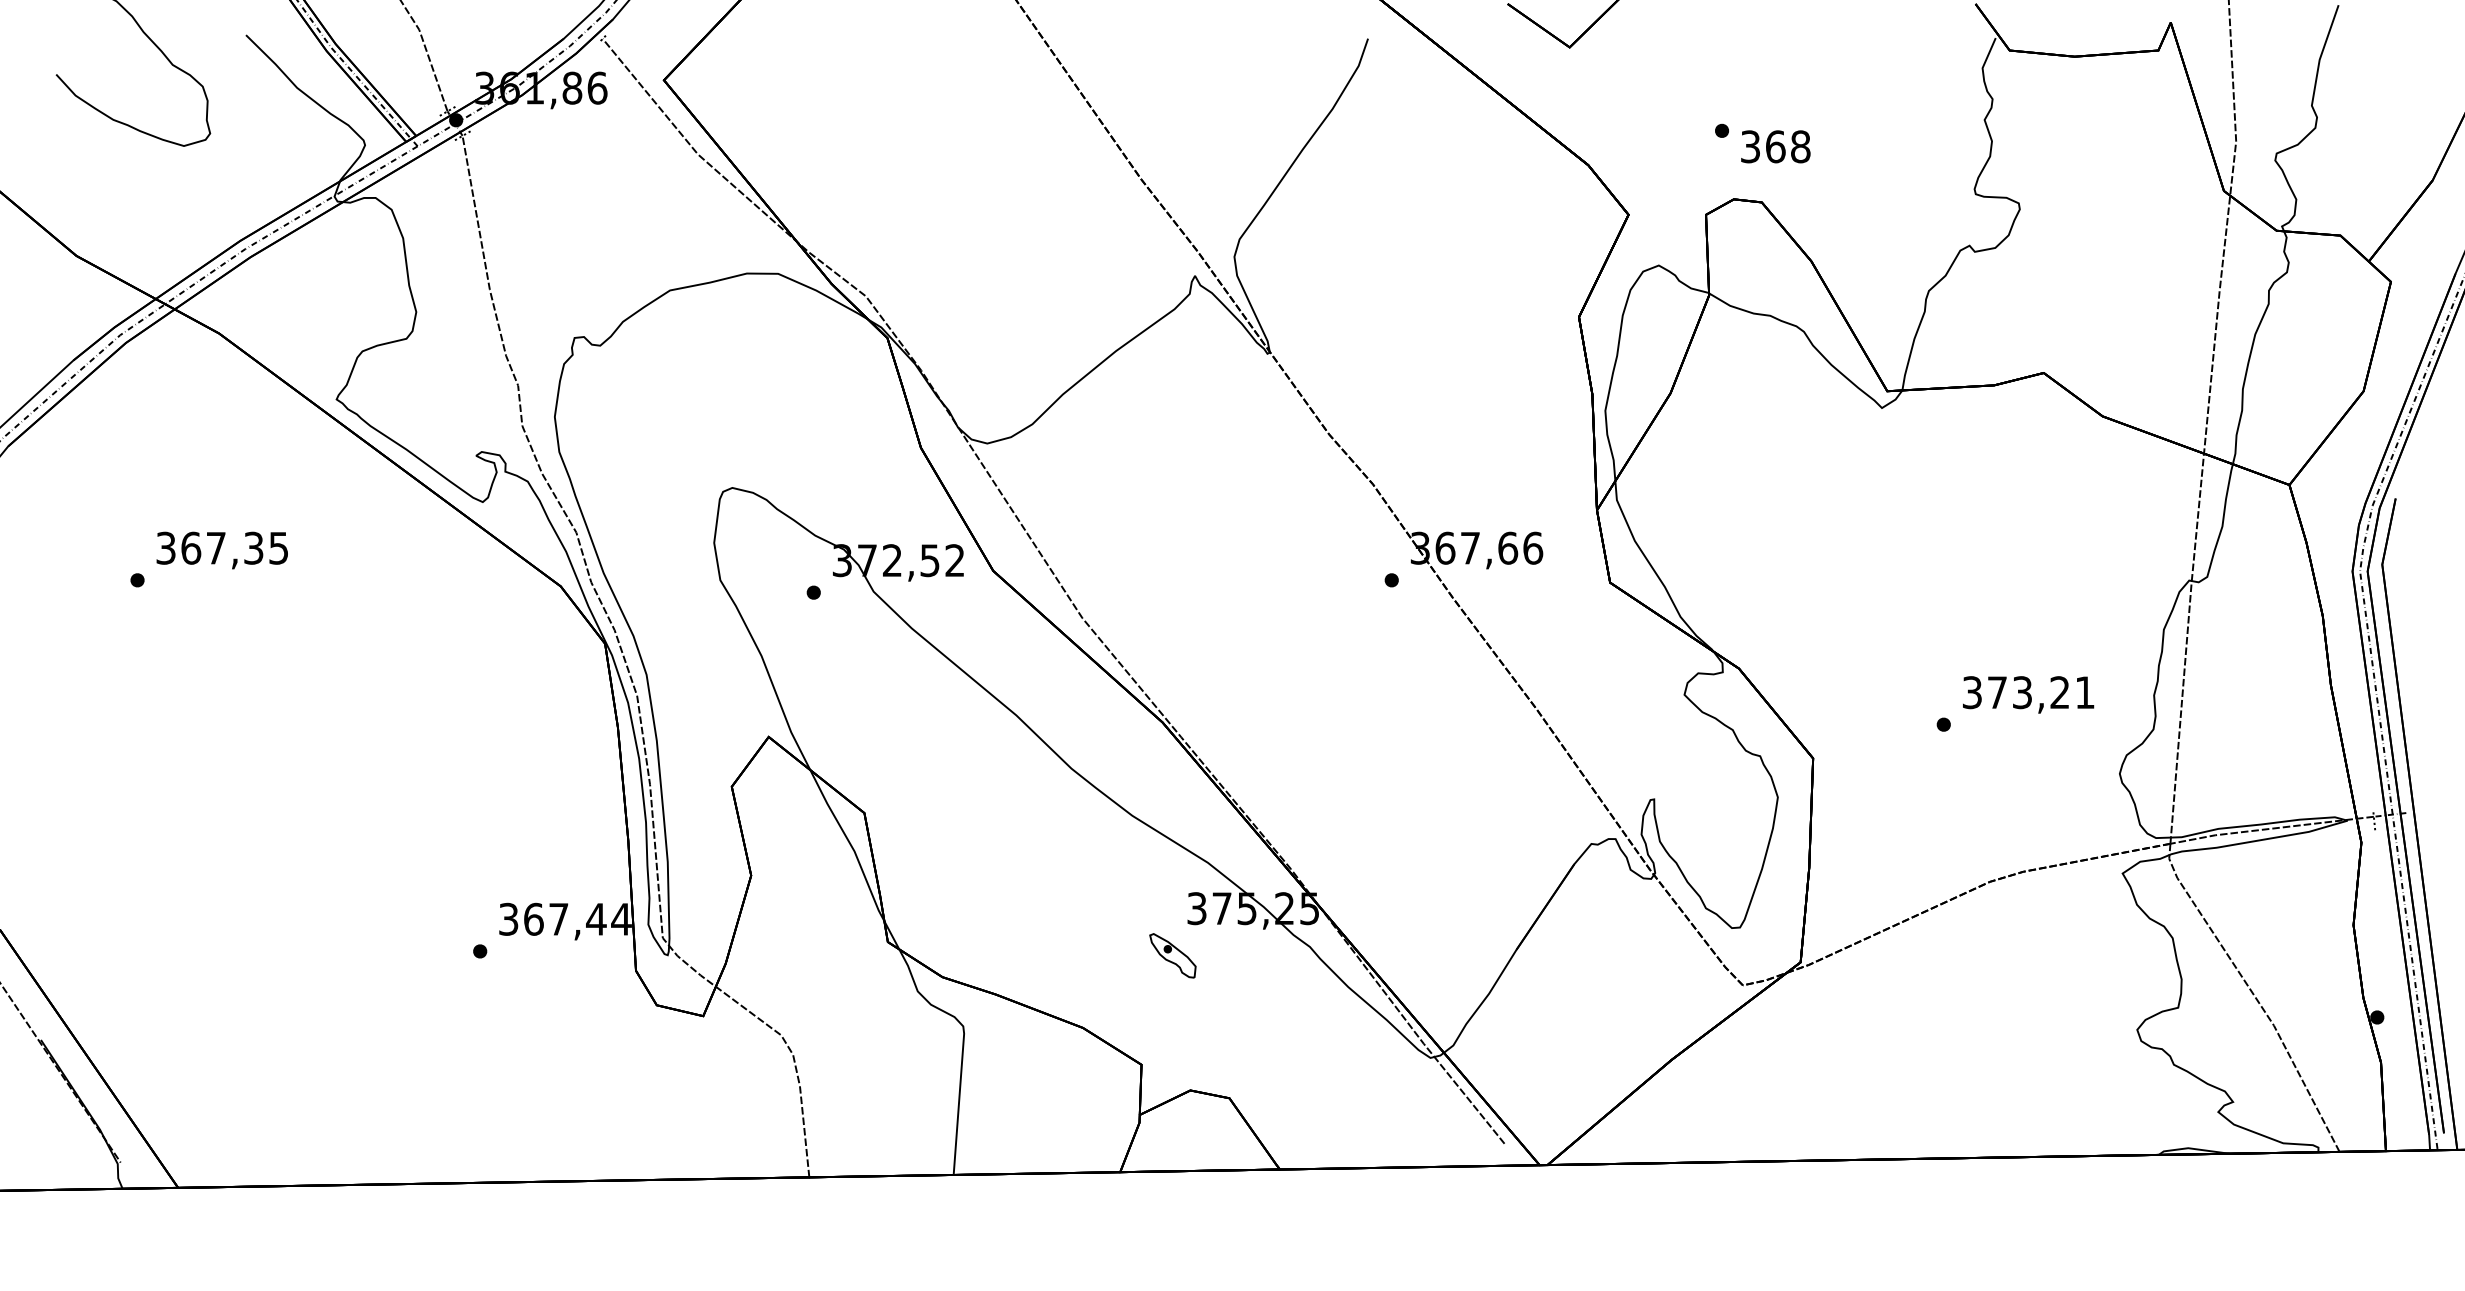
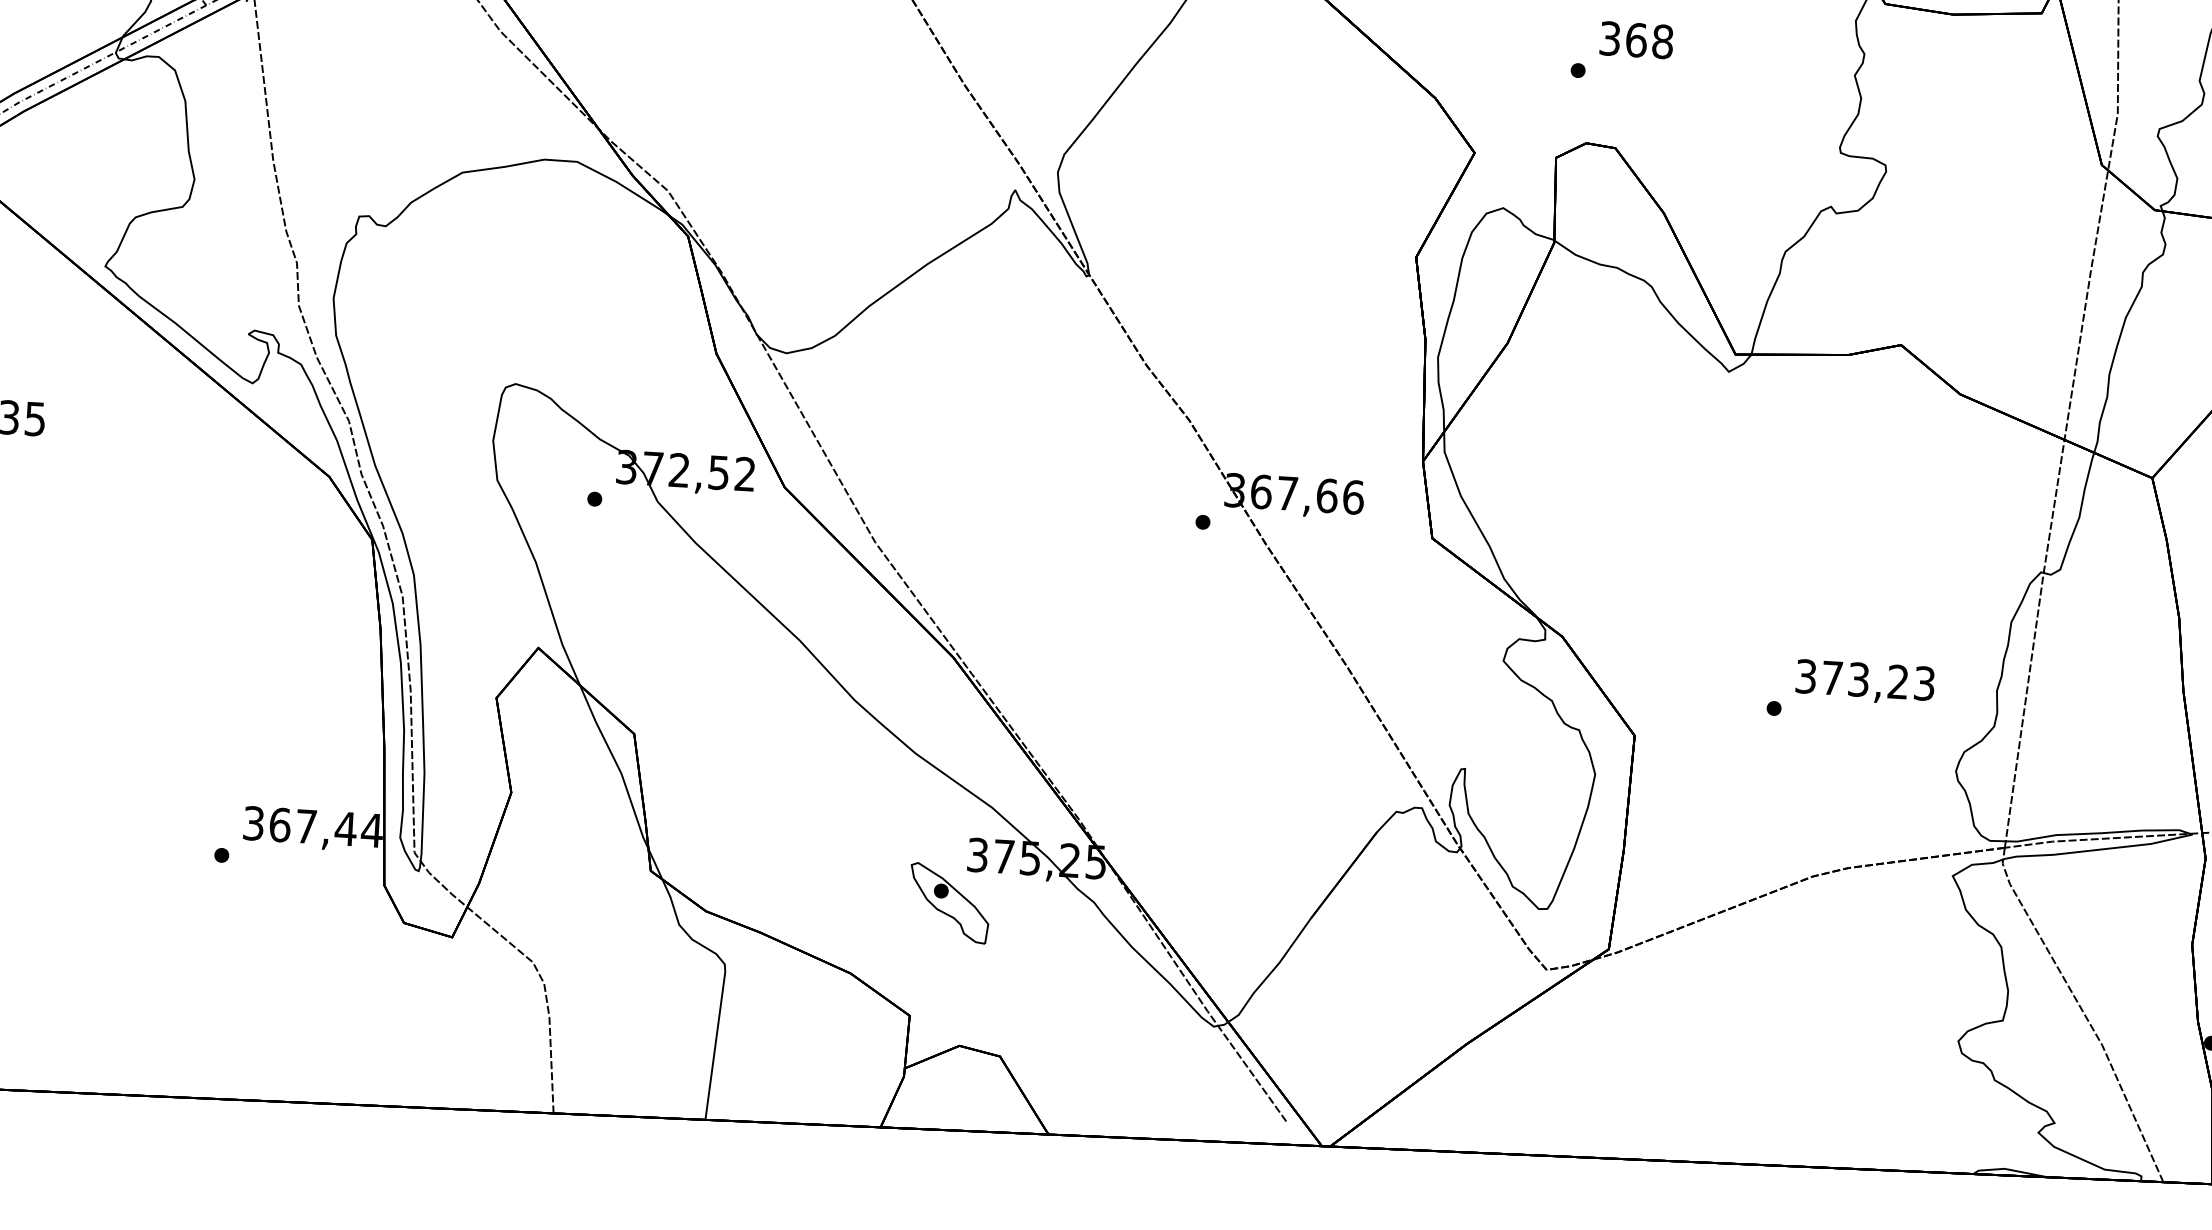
text: (1775, 146) -> (1636, 39), moved
text: (2084, 692) -> (1923, 683), 373,21 -> 373,23
part: (1172, 955) -> (949, 902), size x1.67

